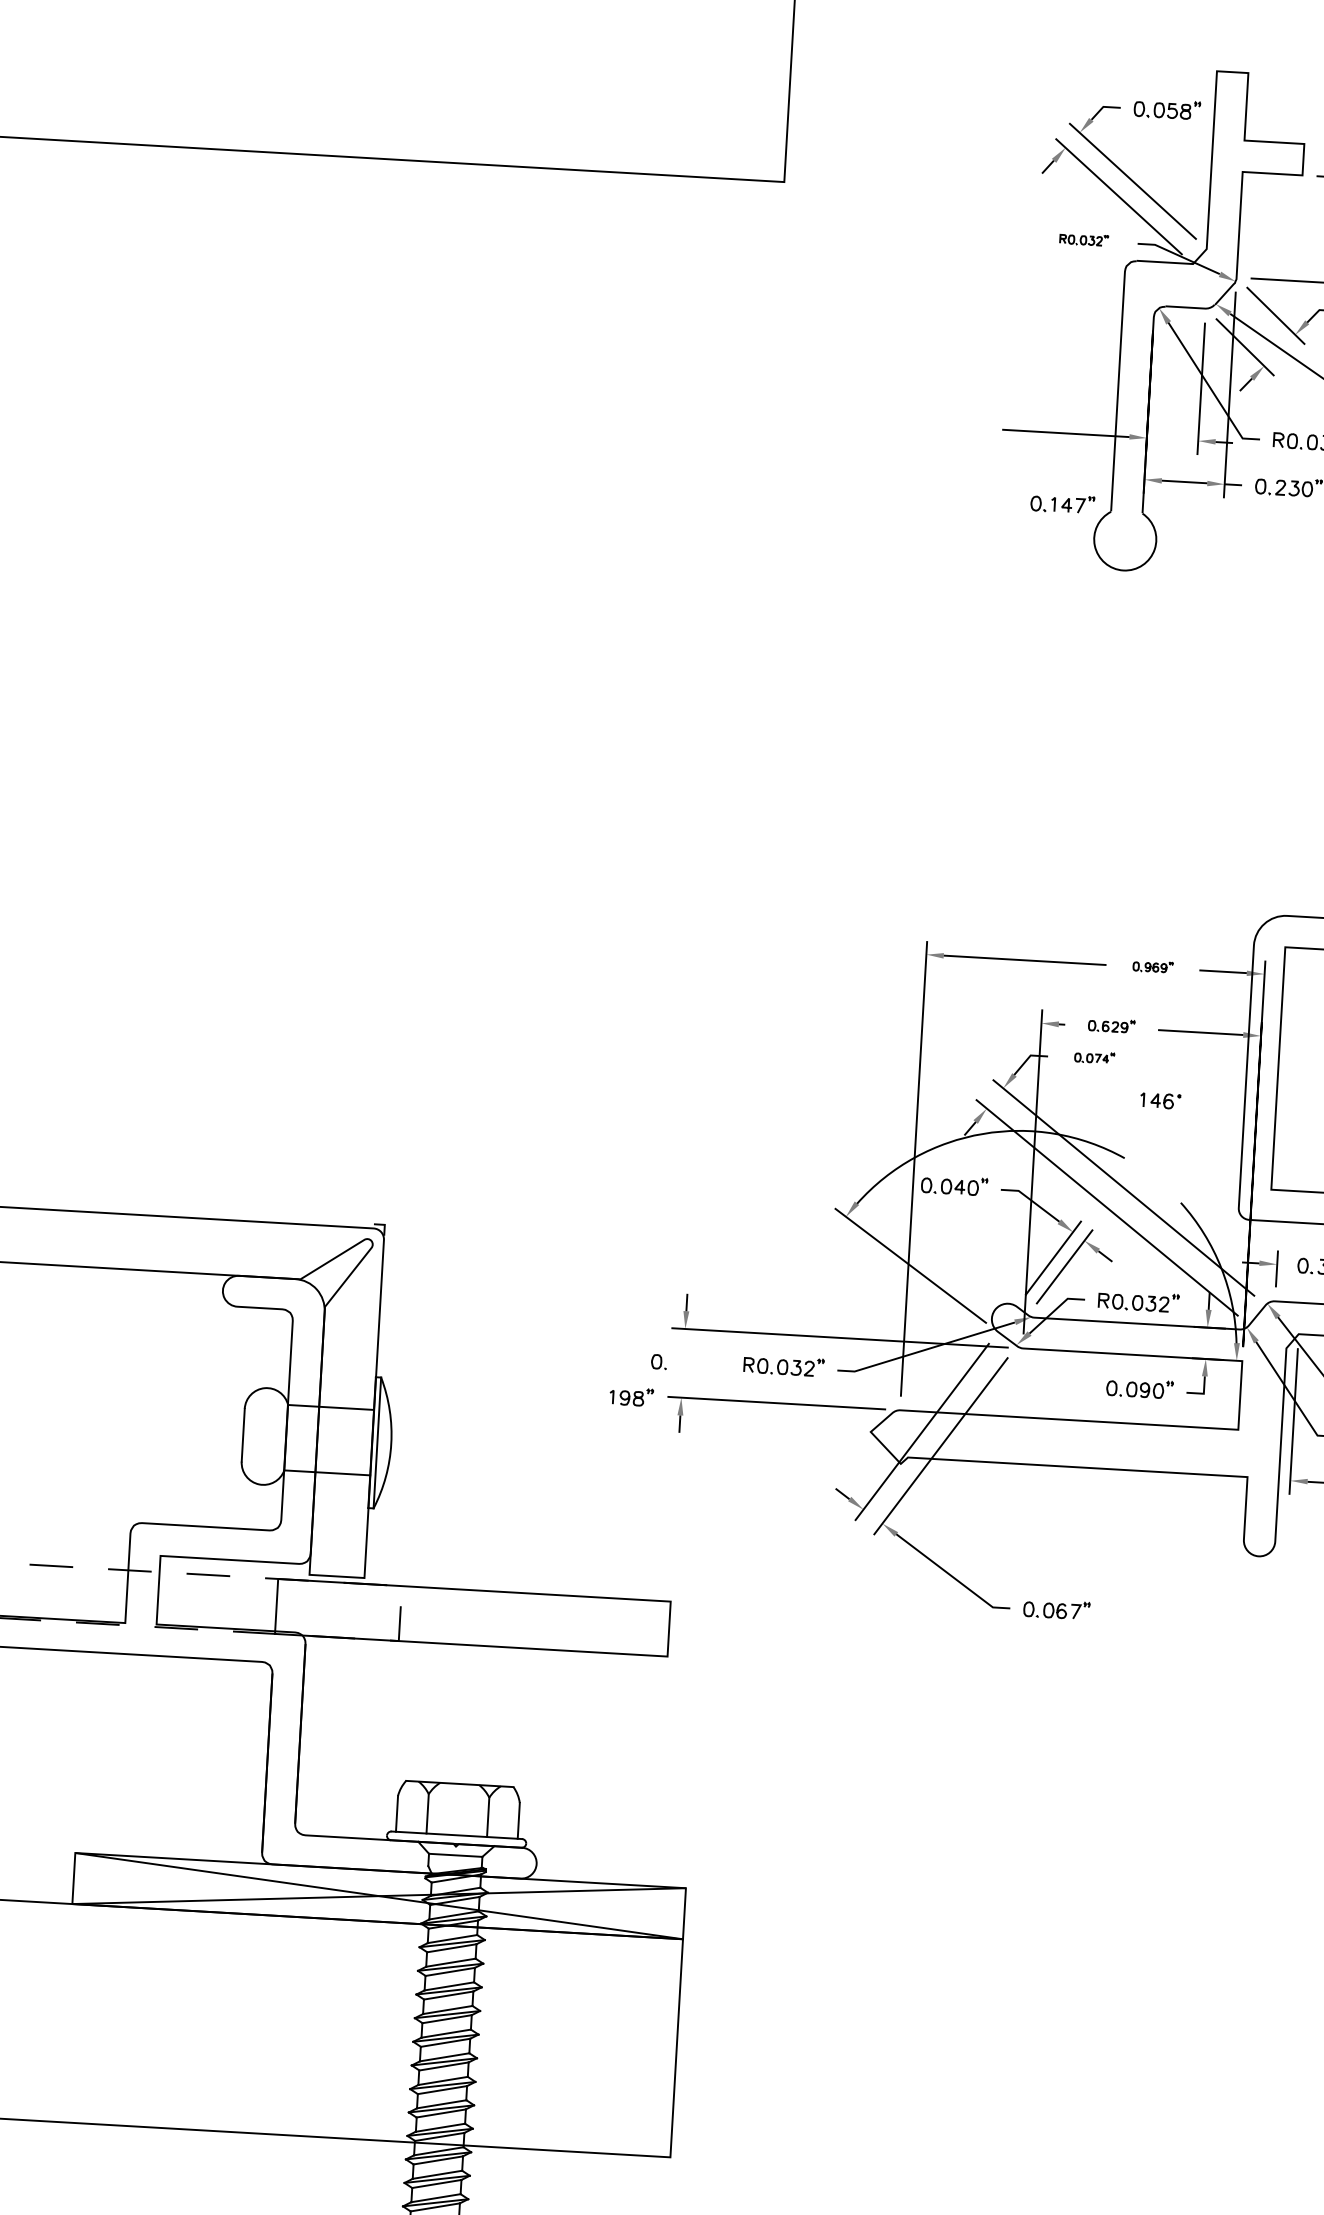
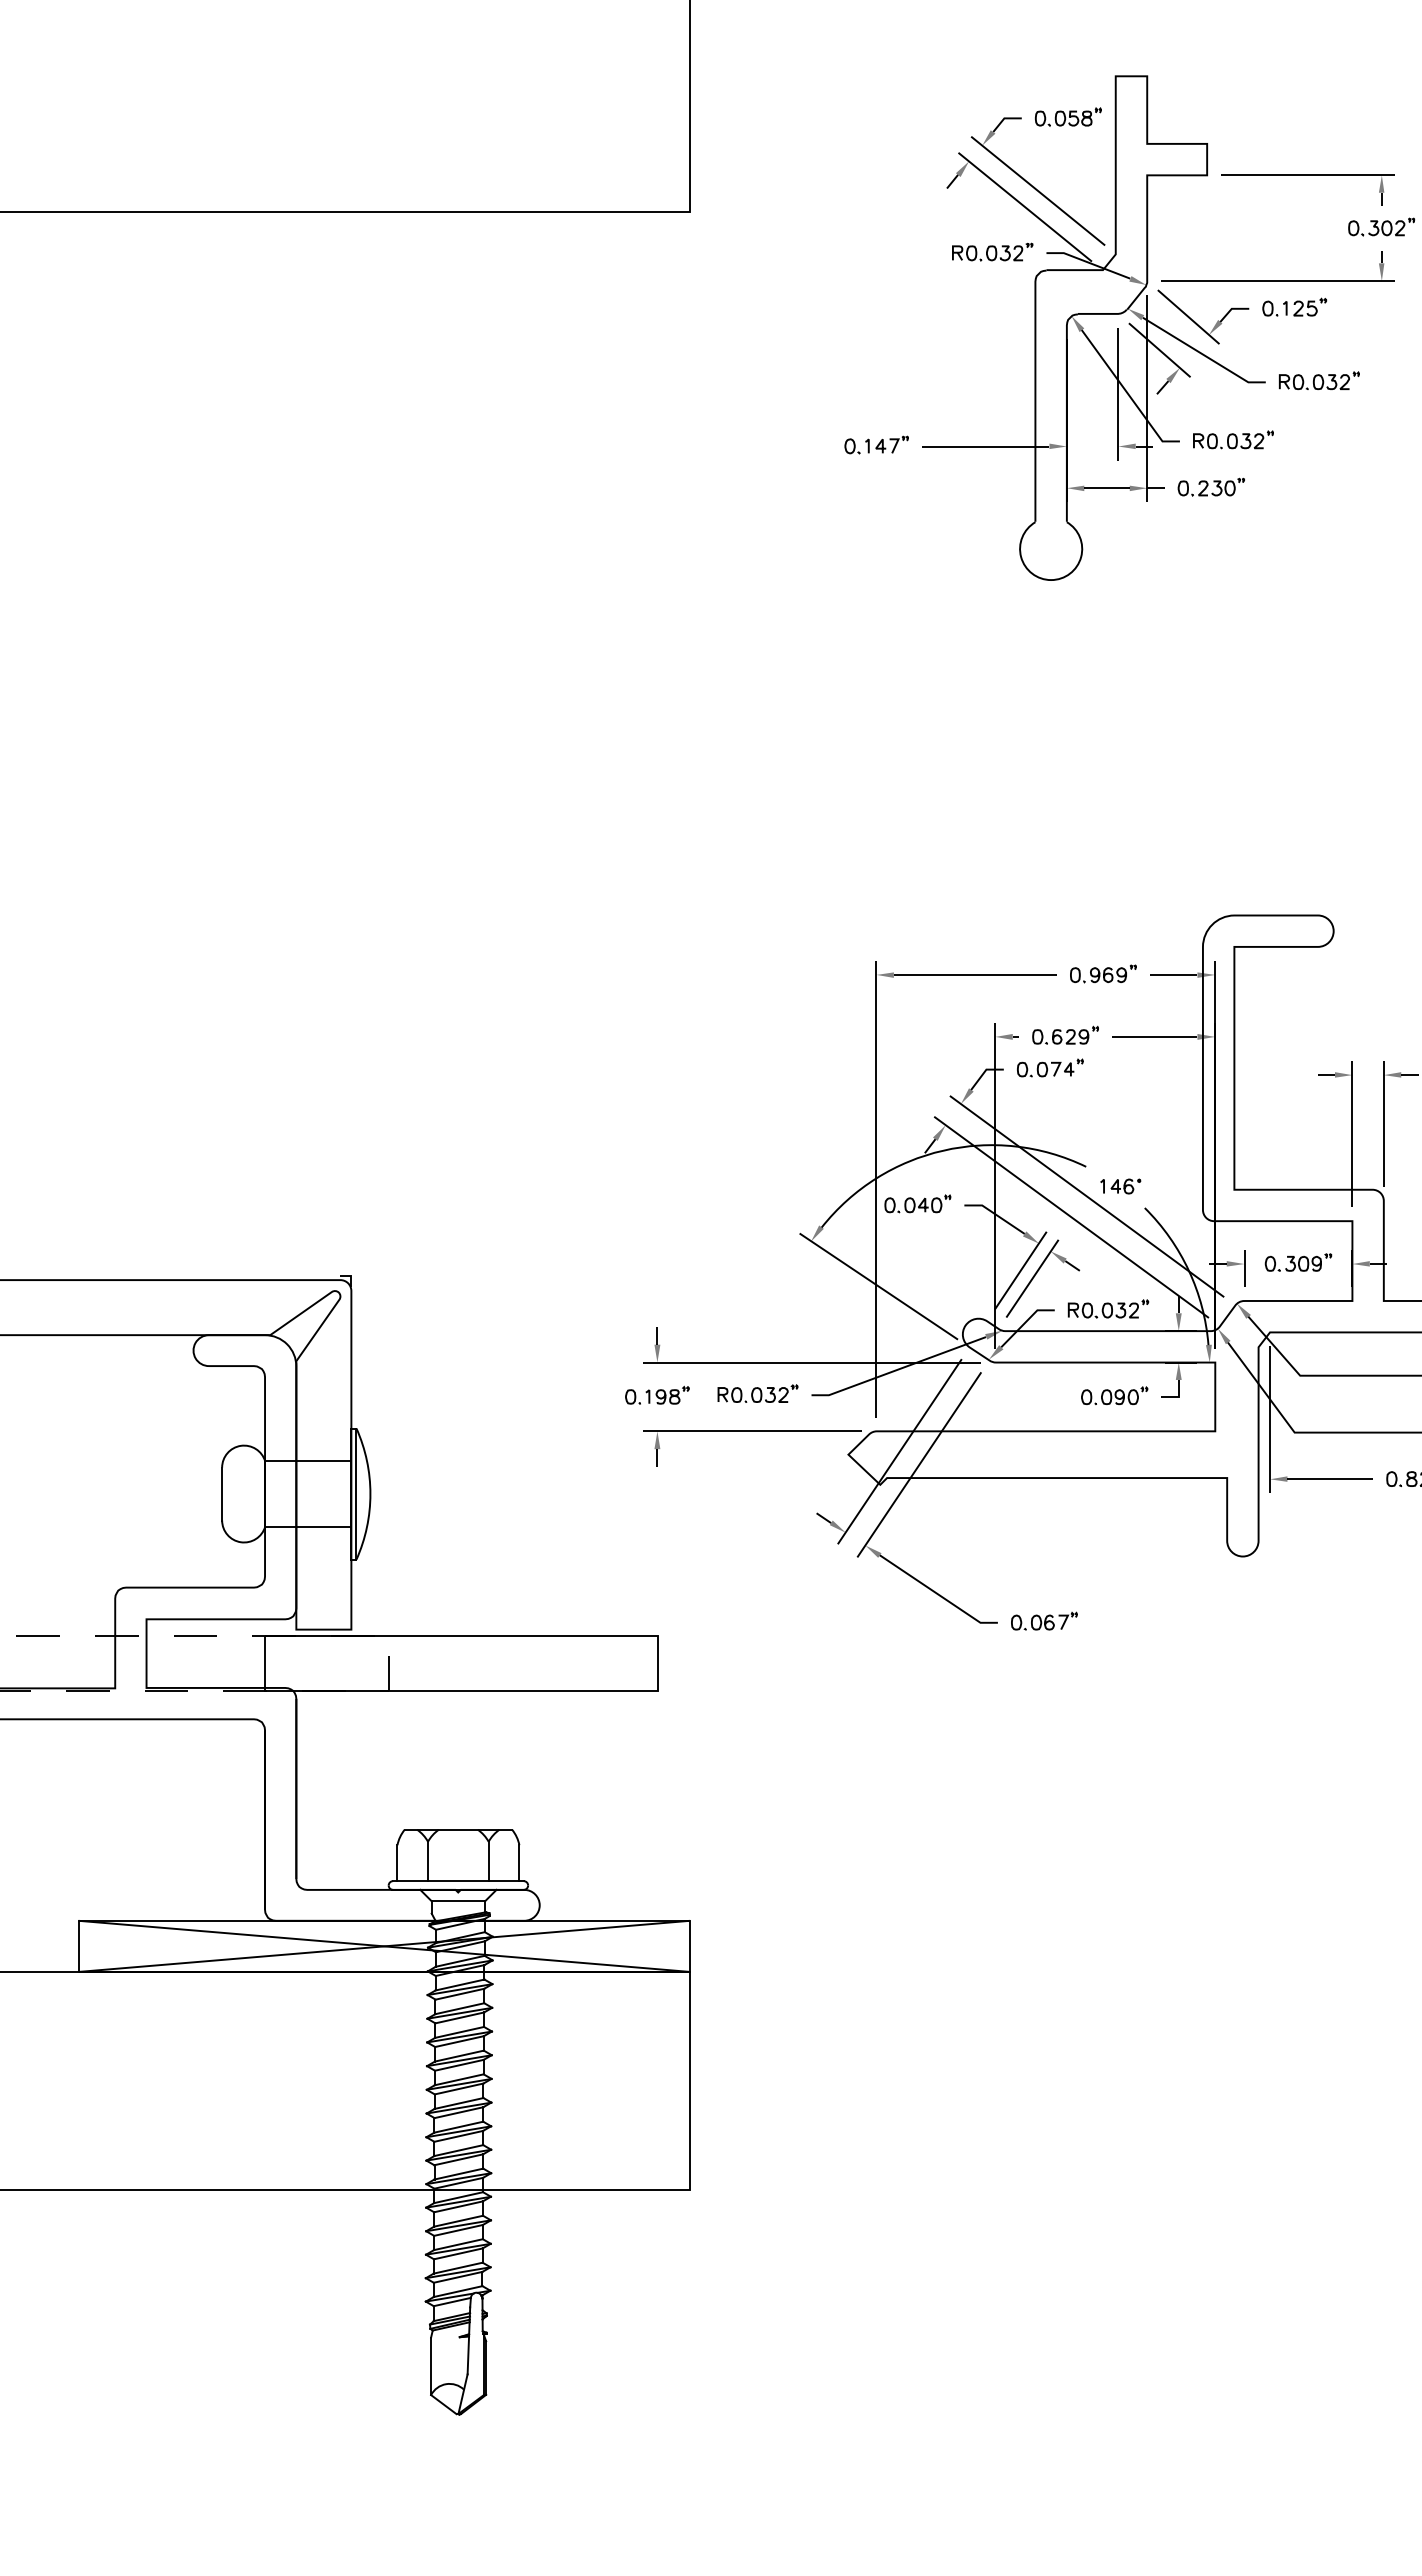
part: (1083, 239) -> (992, 251), size x1.67
part: (1062, 503) -> (876, 444), moved
part: (1153, 966) -> (1103, 973), size x1.67
part: (1111, 1024) -> (1065, 1034), size x1.43
part: (1094, 1057) -> (1050, 1067), size x1.67
part: (1160, 1100) -> (1120, 1186), moved
part: (631, 1395) -> (667, 1394), moved

